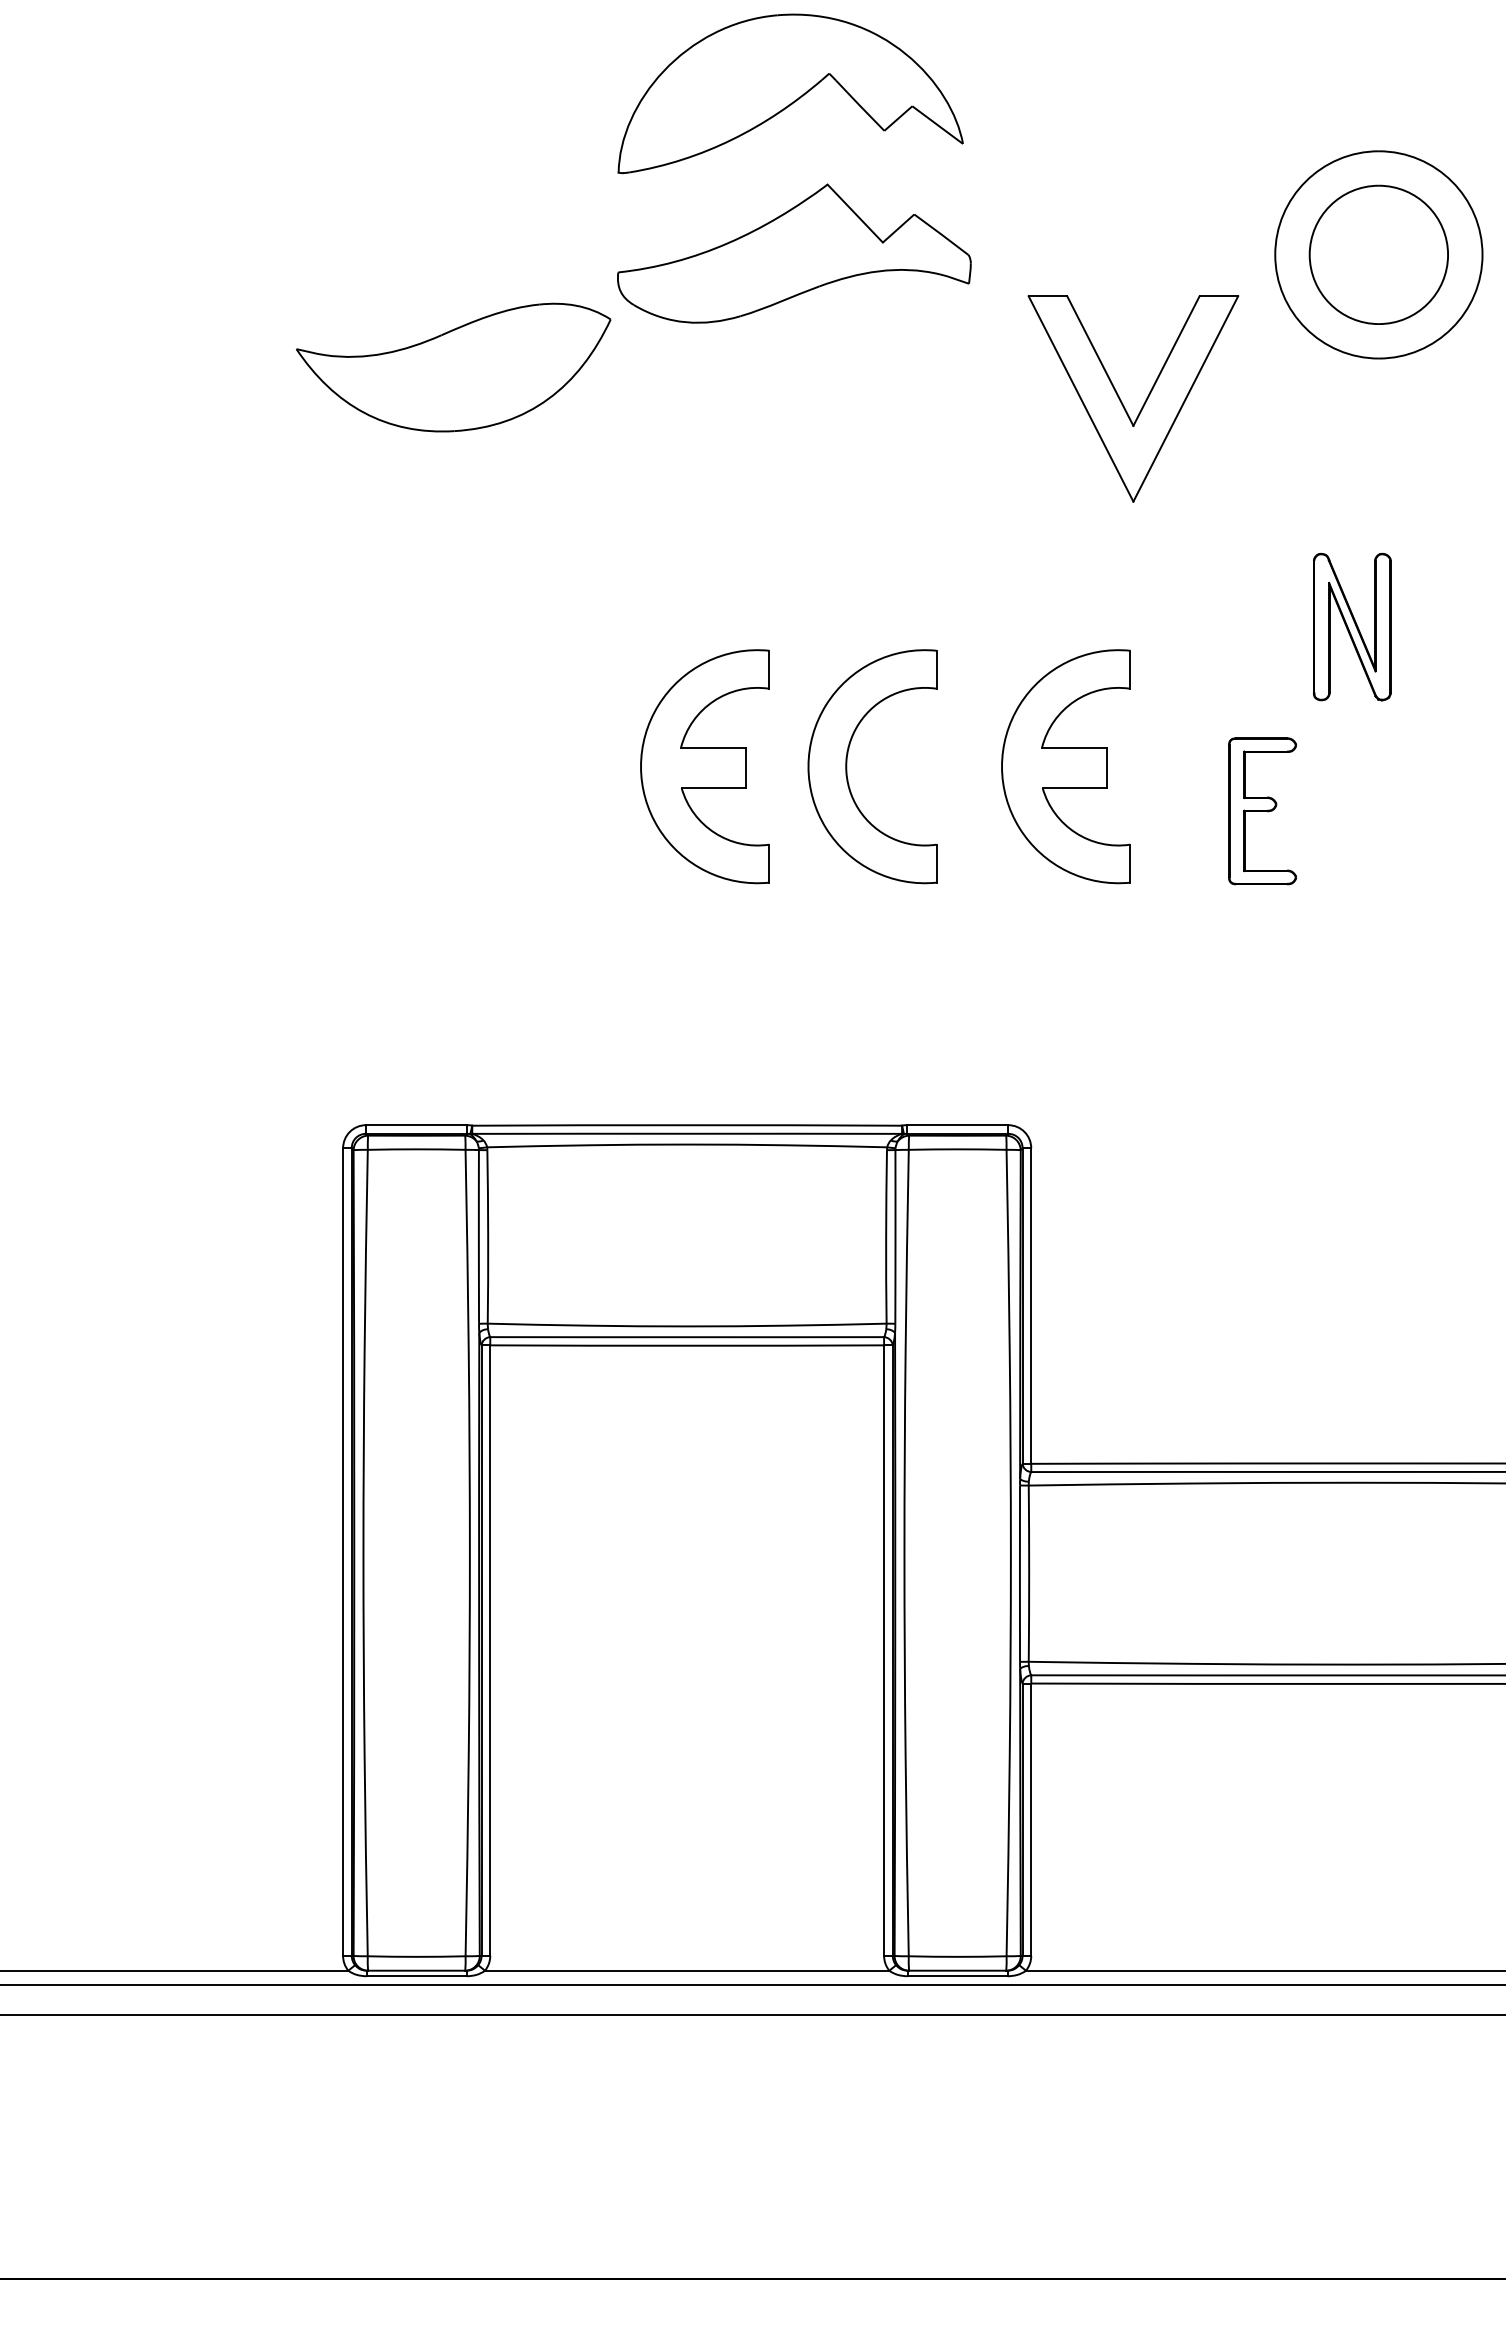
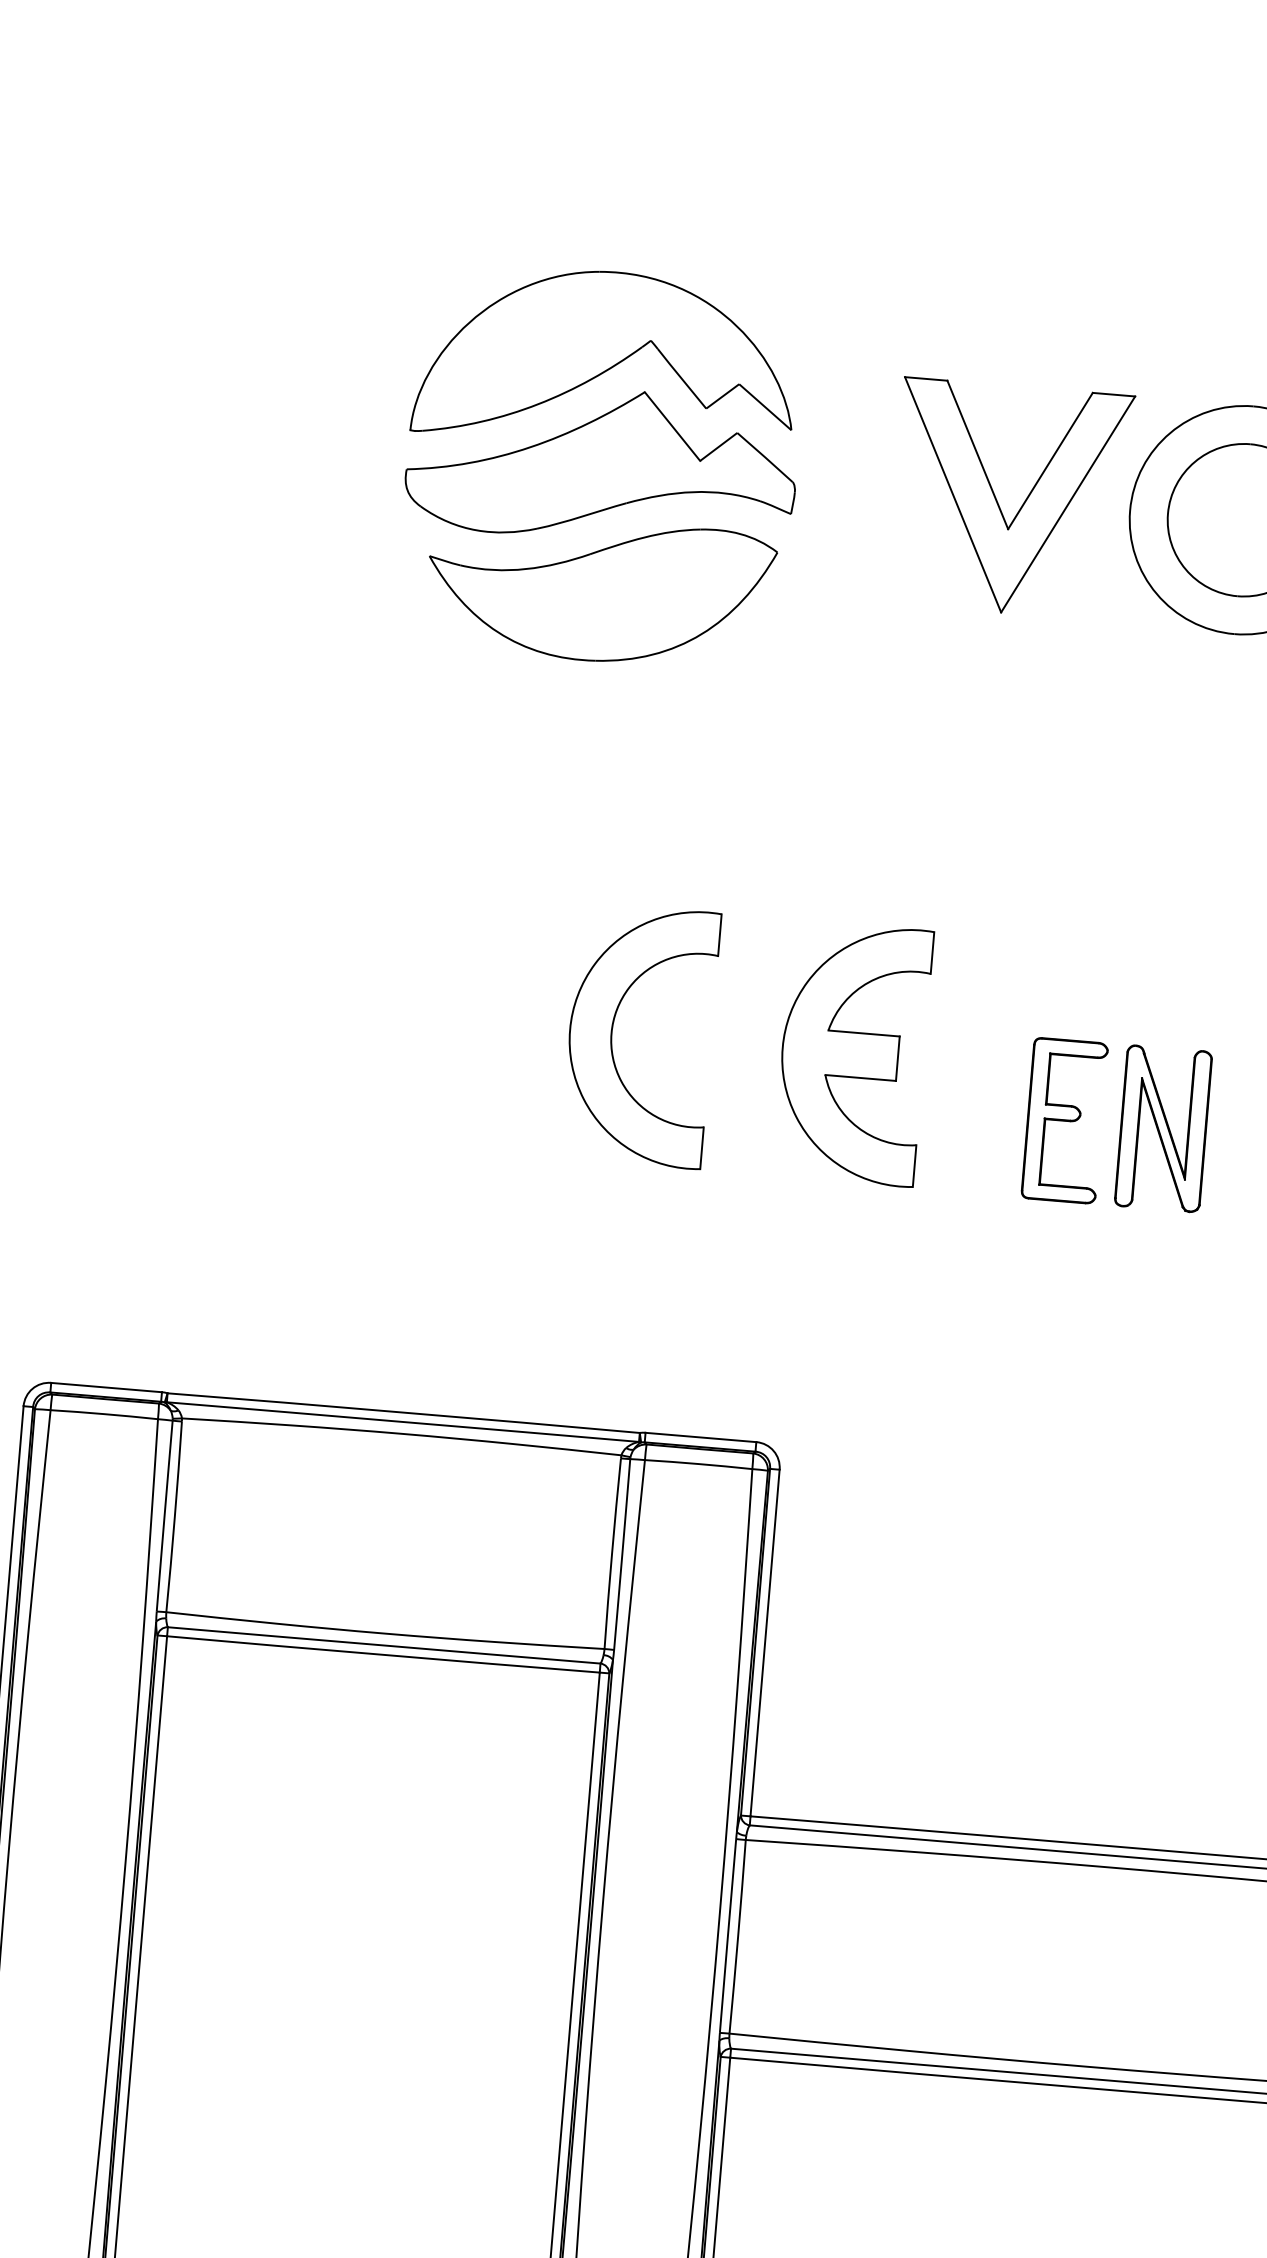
part: (790, 93) -> (606, 358), moved
part: (453, 367) -> (600, 590), moved
part: (1143, 403) -> (1021, 505), moved
part: (1352, 626) -> (1163, 1128), moved
part: (704, 766) -> (455, 1020), removed

